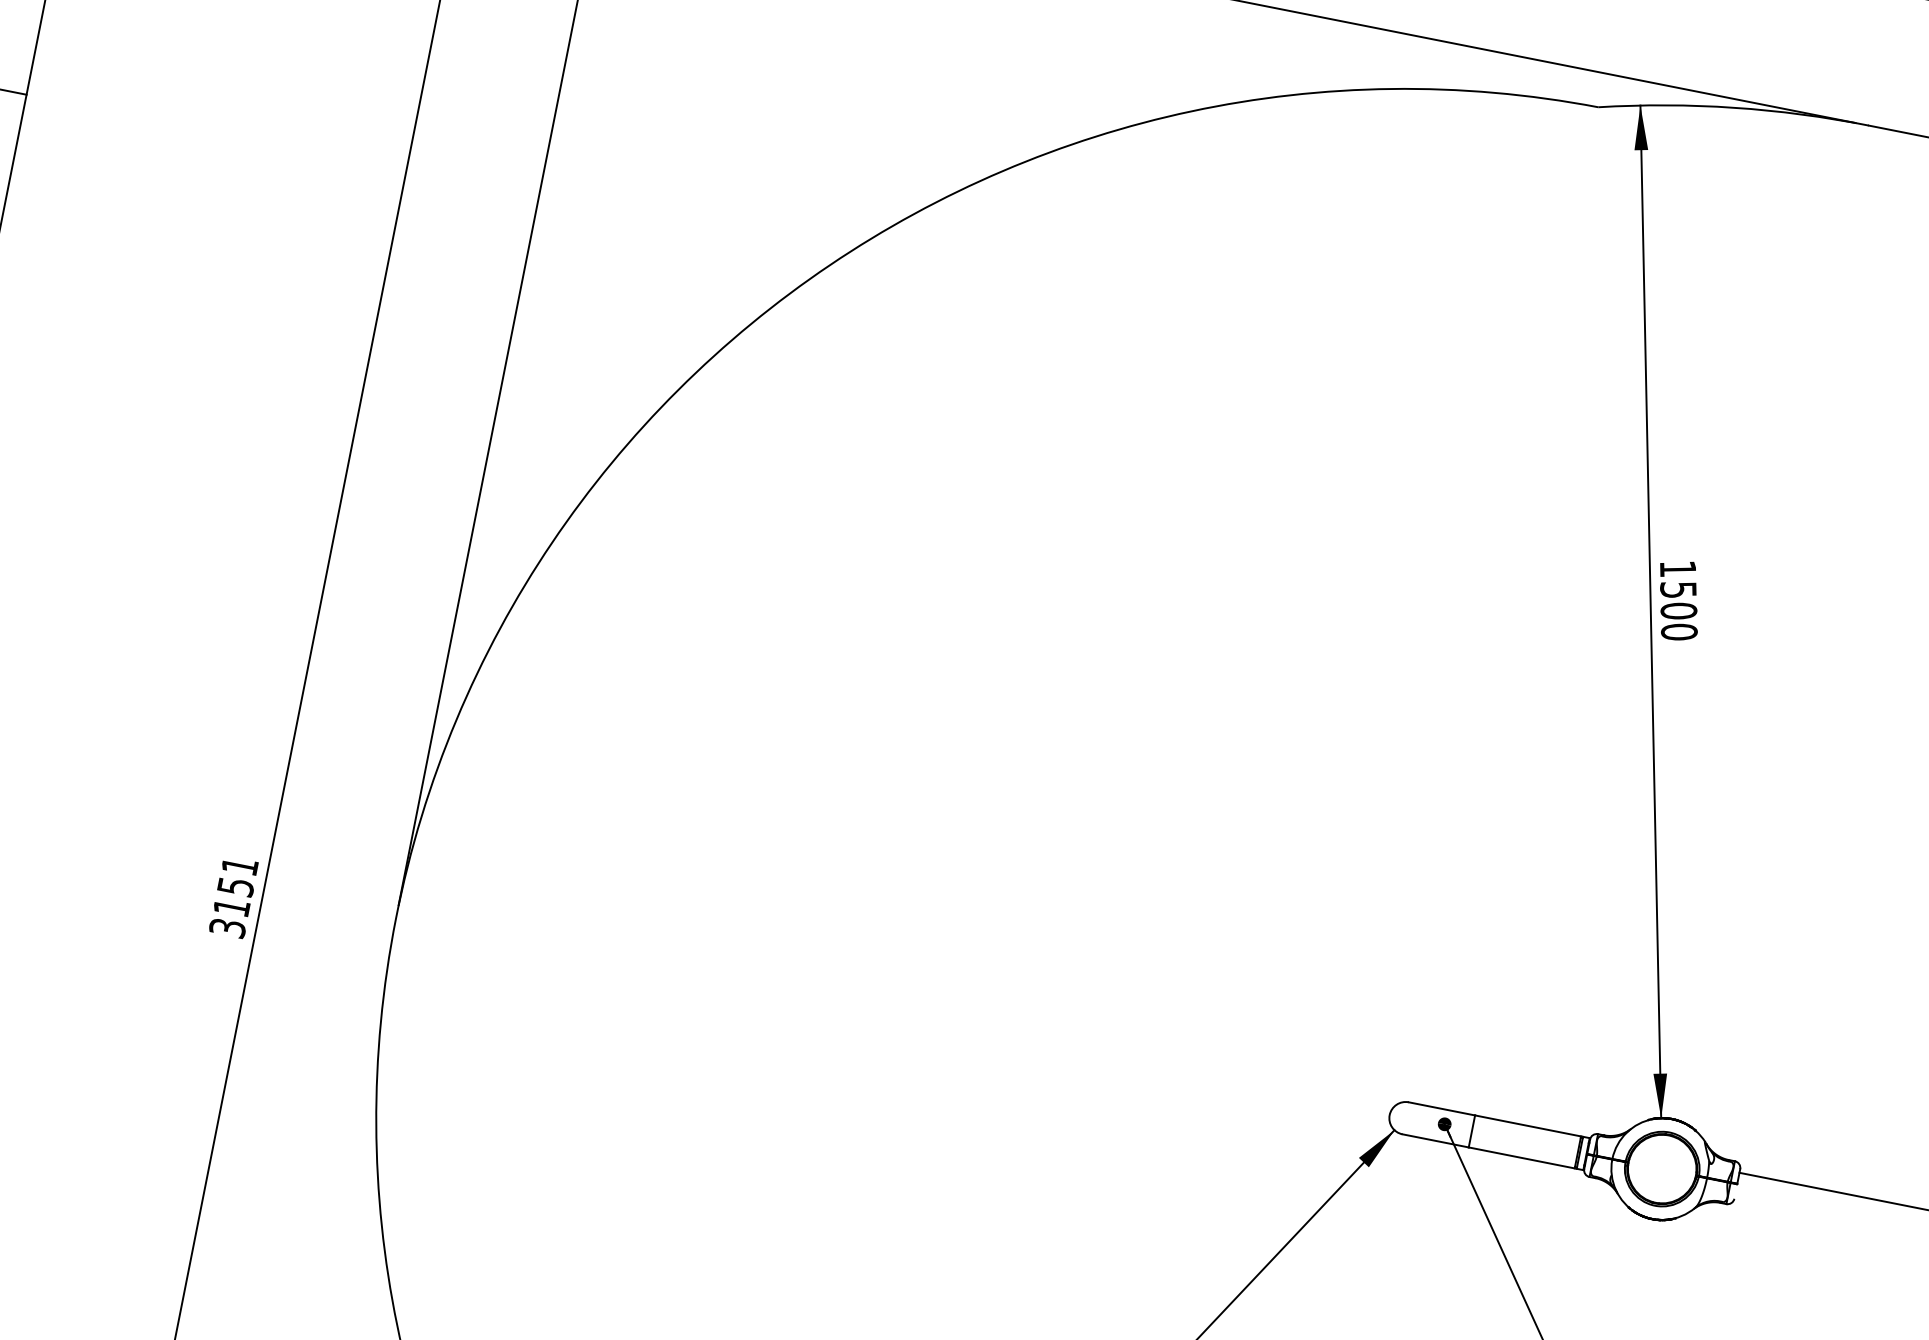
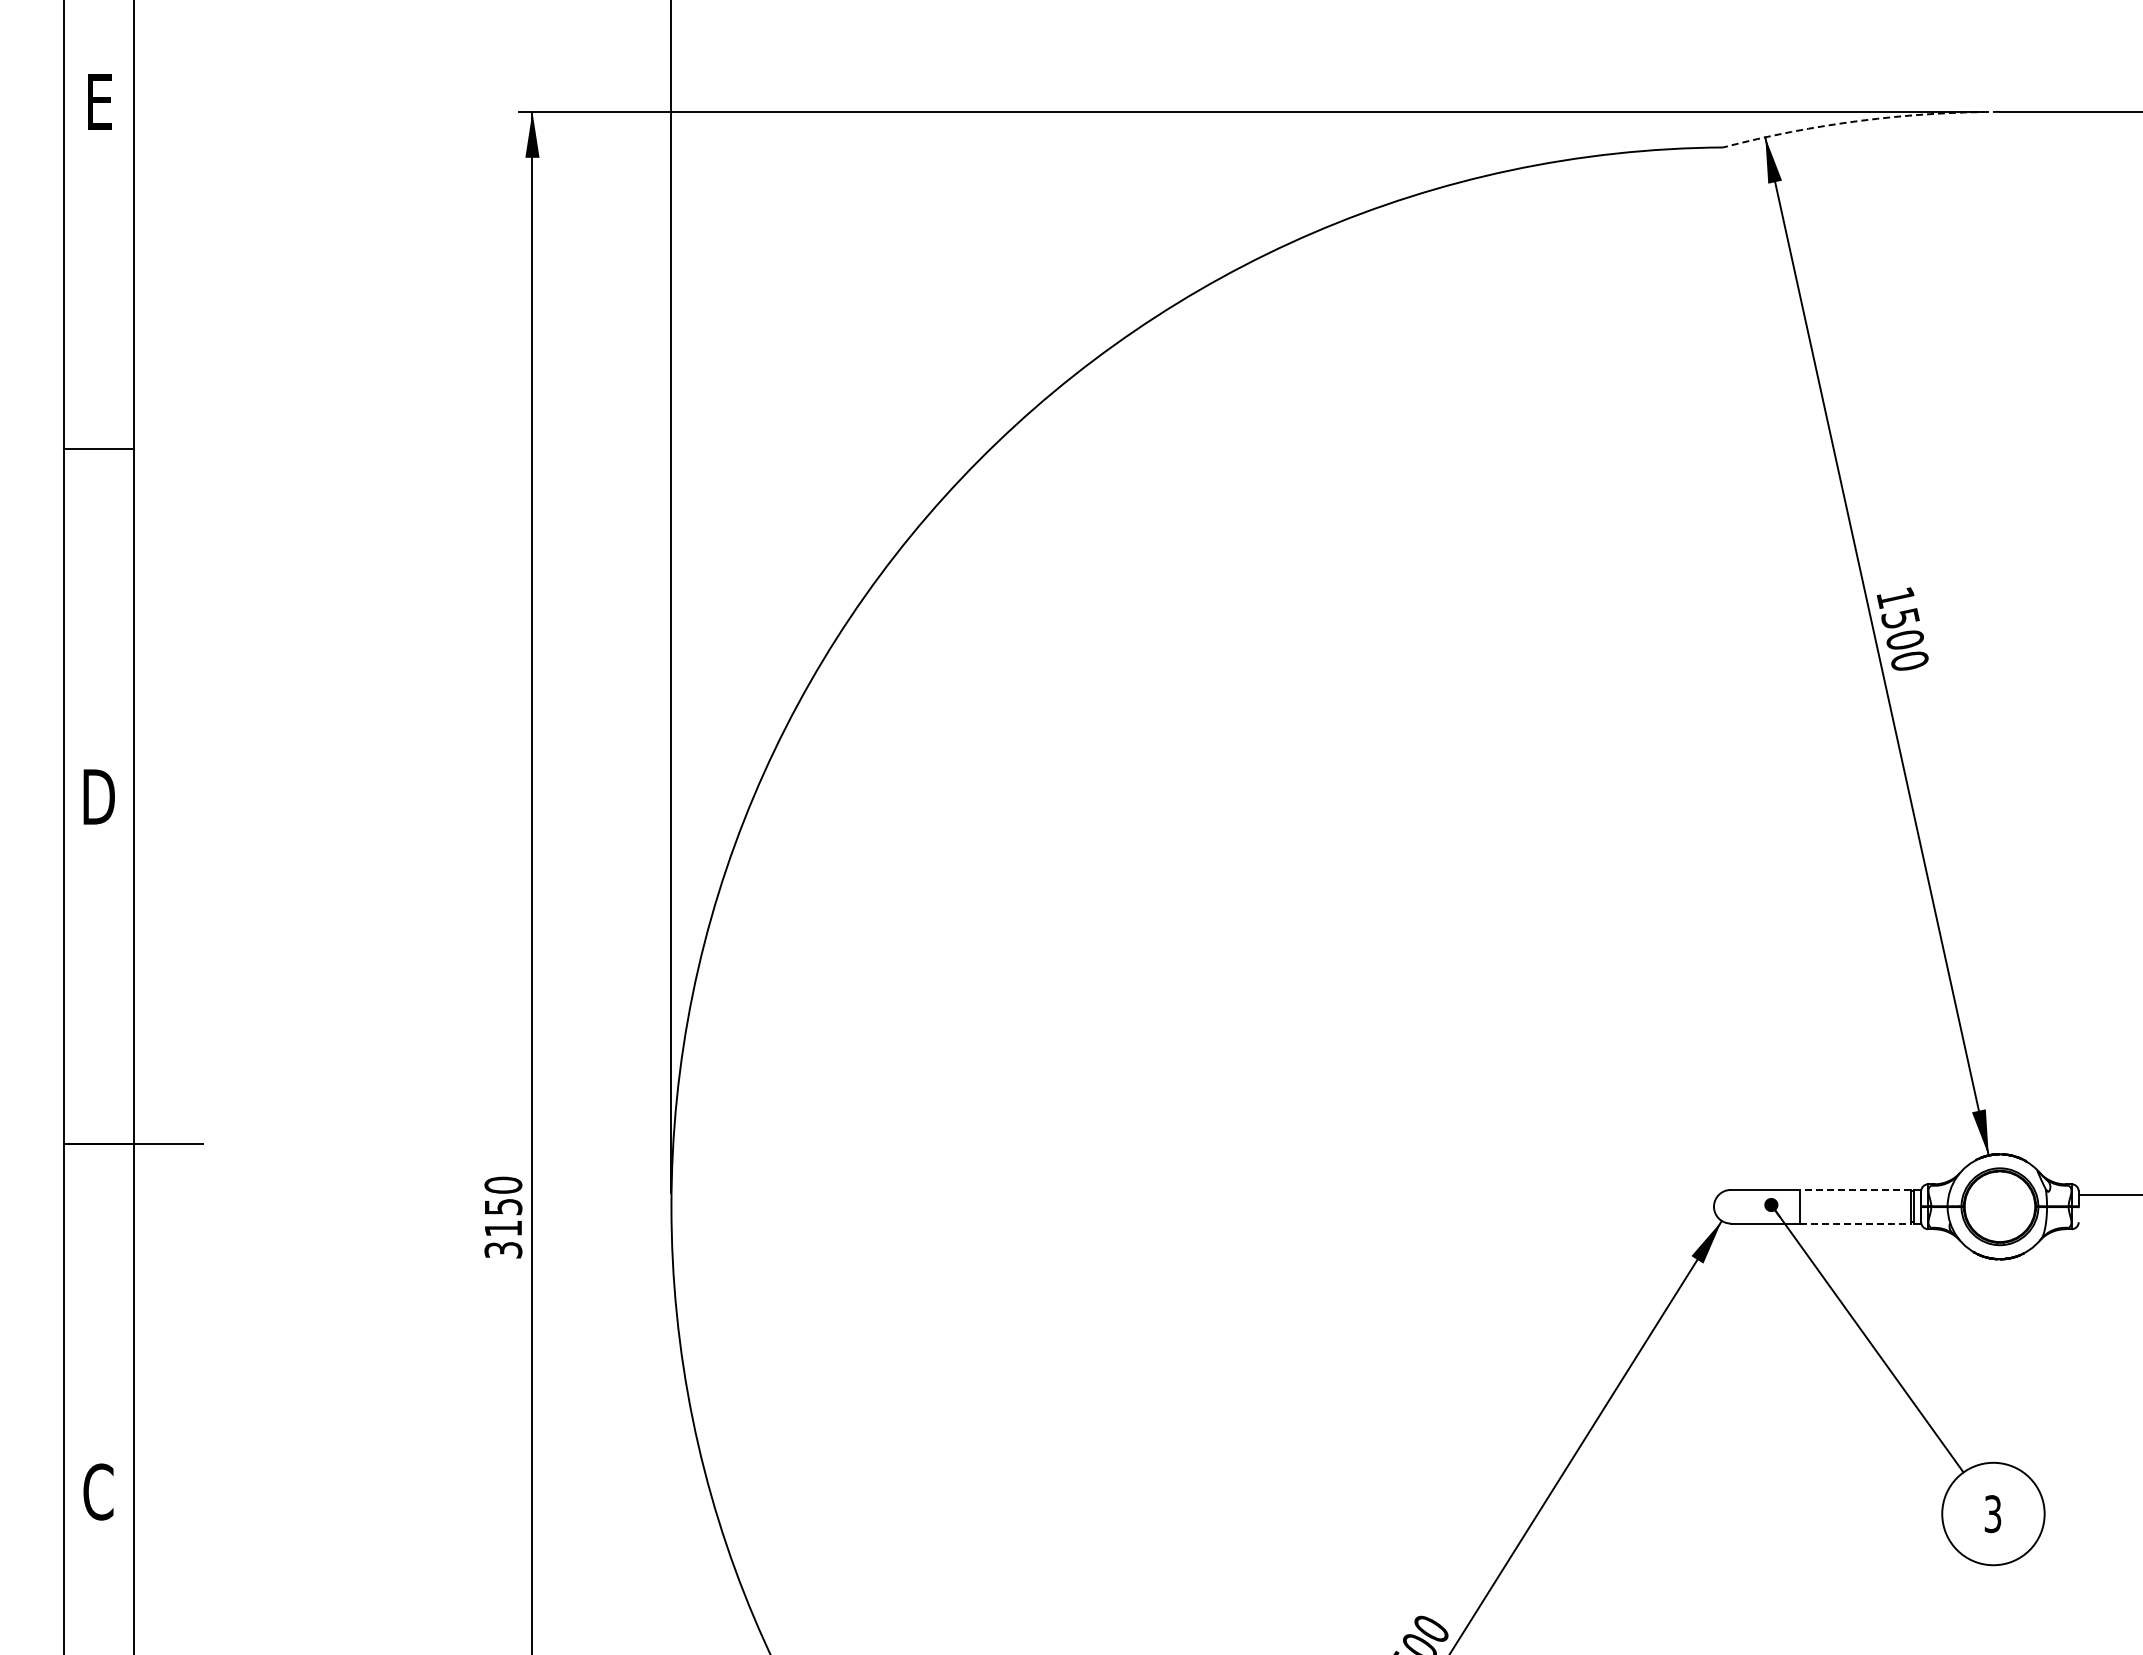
arc: (1734, 107) -> (1860, 120), solid -> dashed
text: (240, 865) -> (503, 1184), 3151 -> 3150
line: (1527, 1125) -> (1855, 1189), solid -> dashed
line: (1521, 1157) -> (1855, 1223), solid -> dashed

